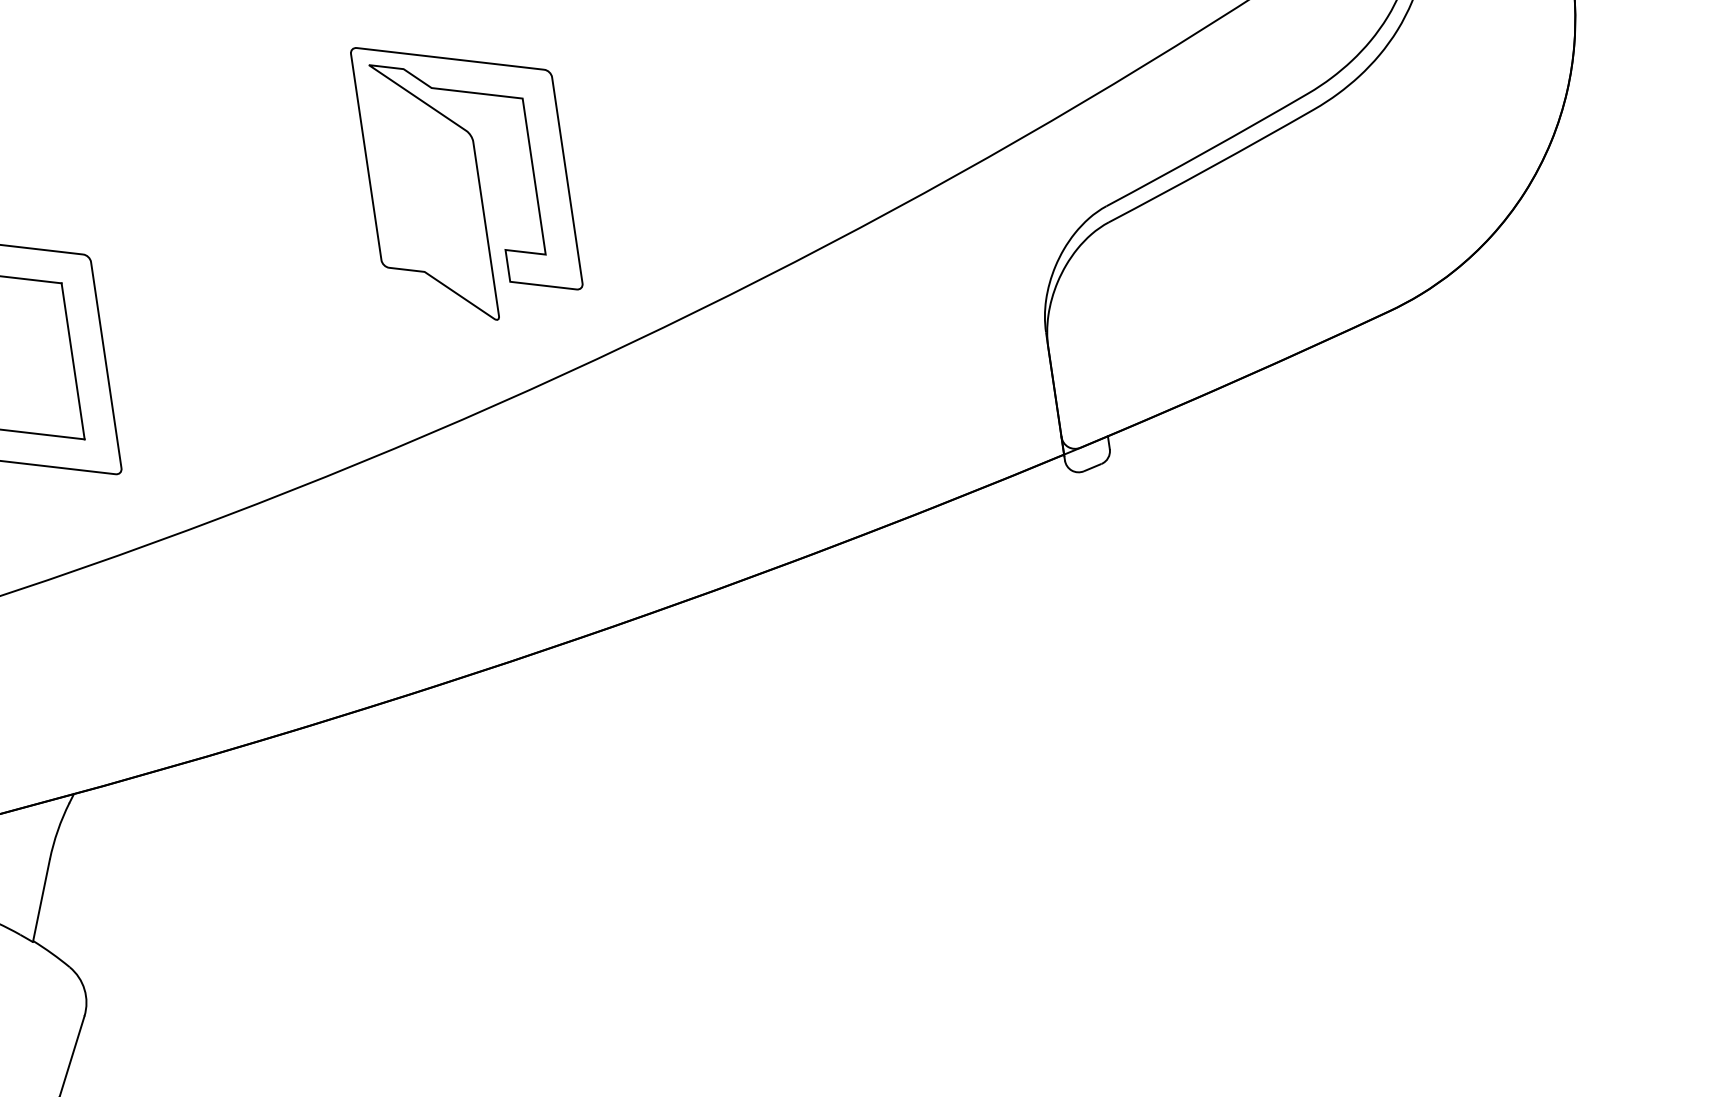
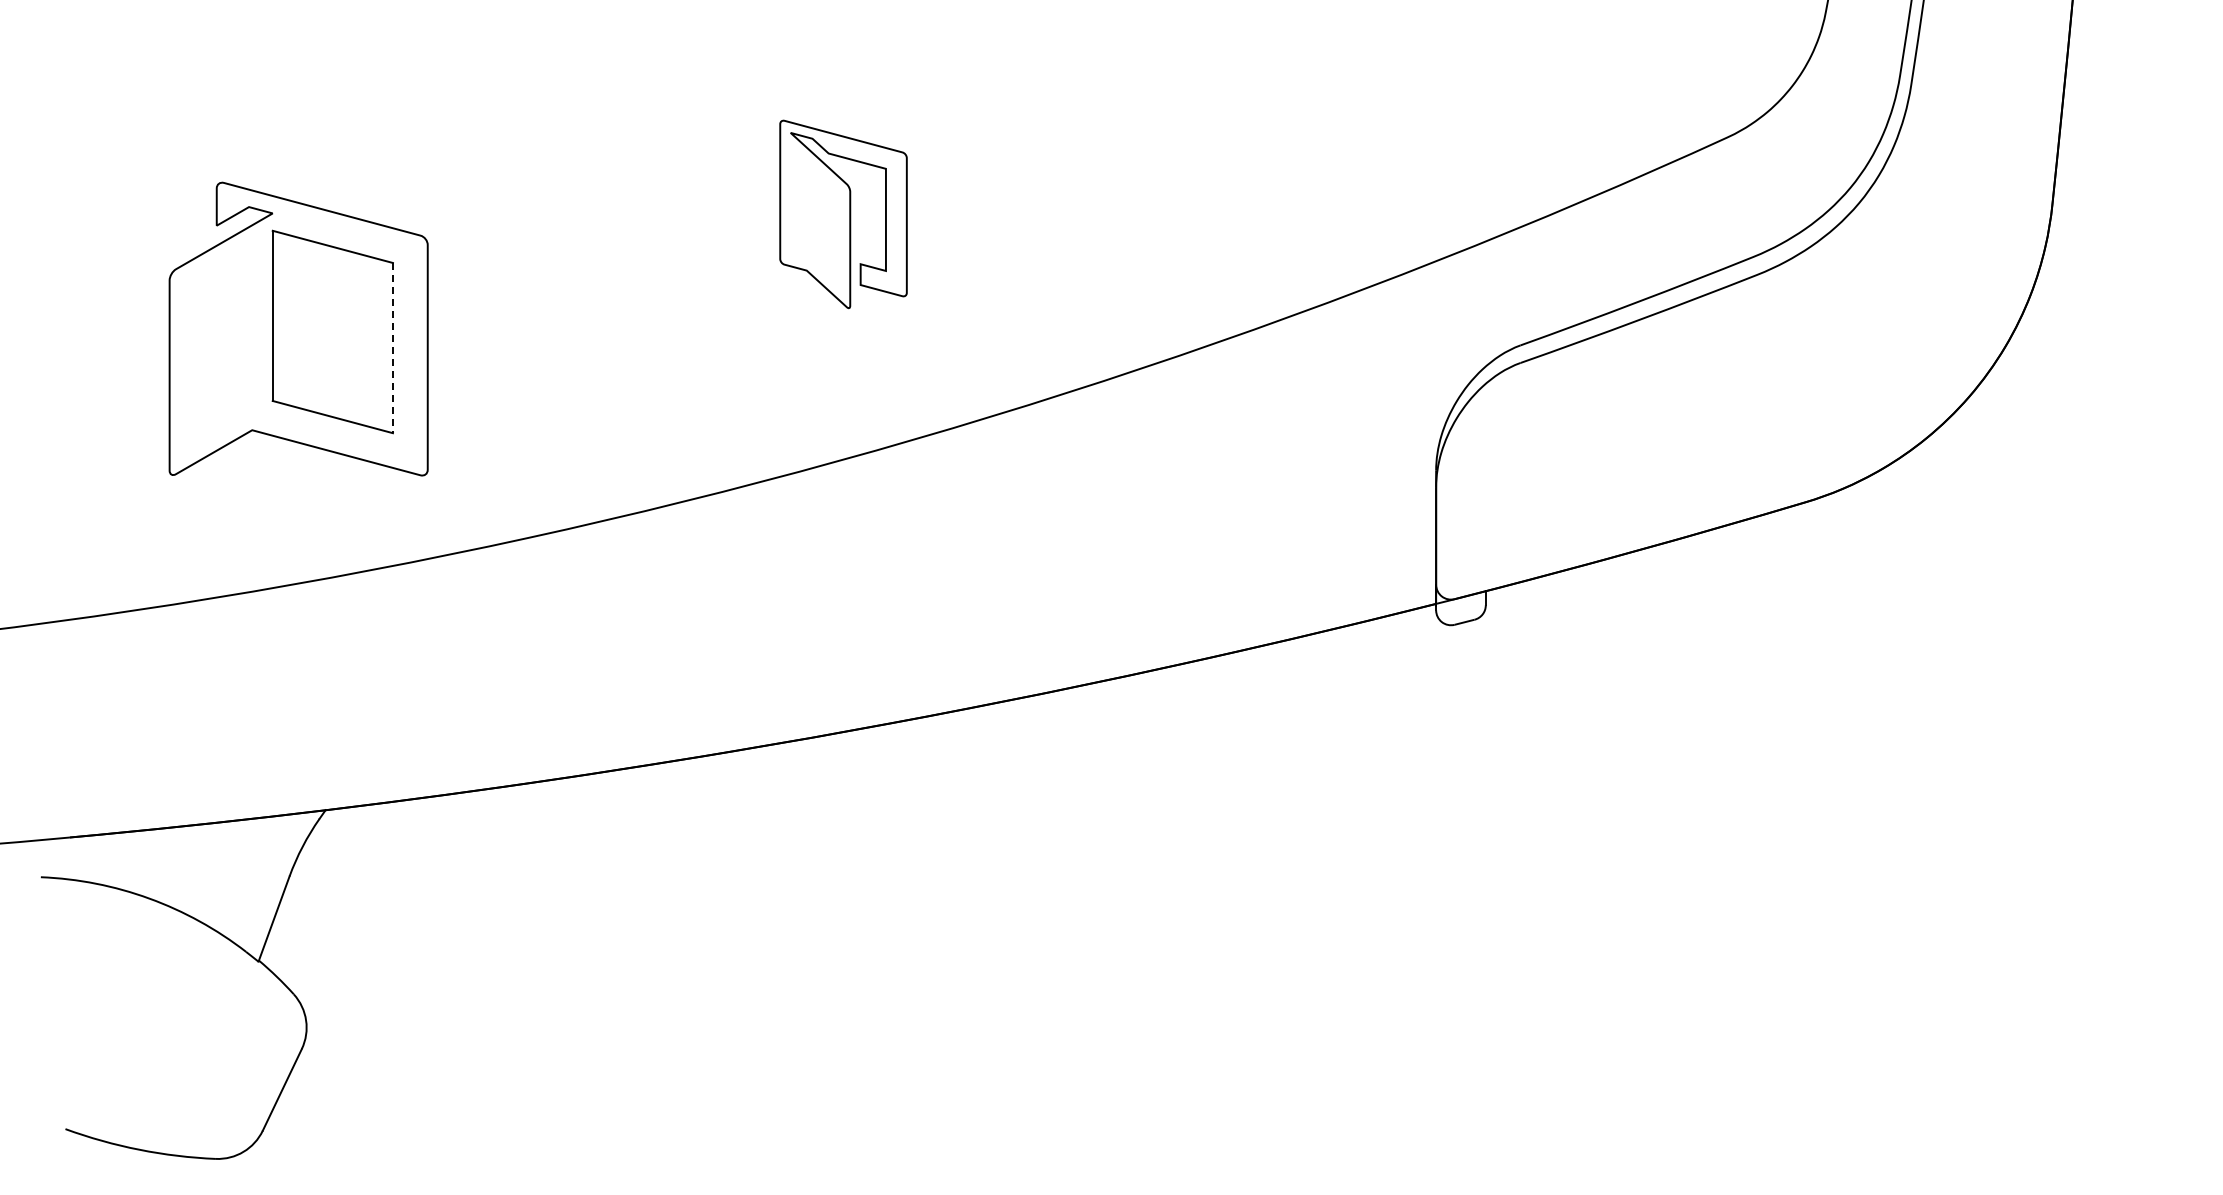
part: (468, 177) -> (843, 214), size x0.6
line: (72, 361) -> (392, 348), solid -> dashed

